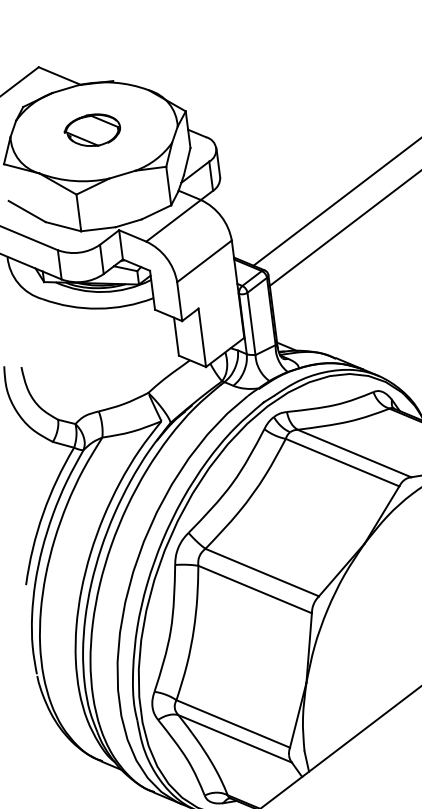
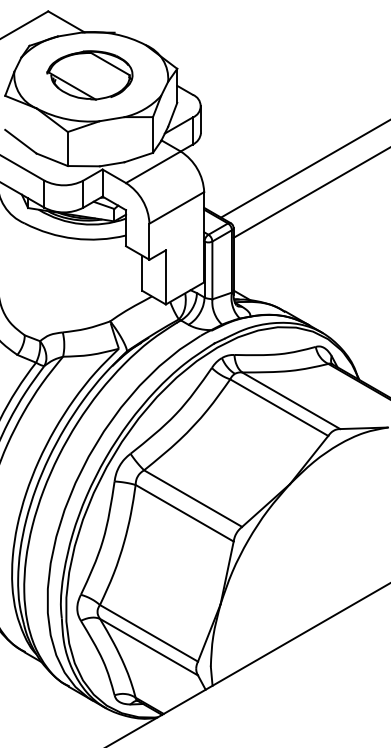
part: (92, 130) -> (89, 75), size x1.67

